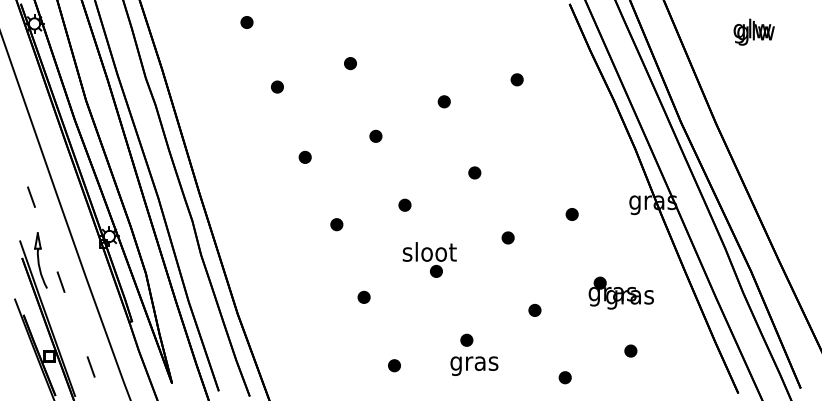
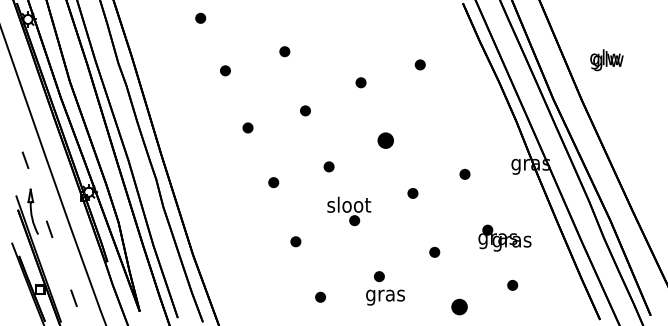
text: (753, 32) -> (606, 60), moved
part: (474, 172) -> (385, 140), size x1.6
part: (564, 377) -> (458, 306), size x1.6

